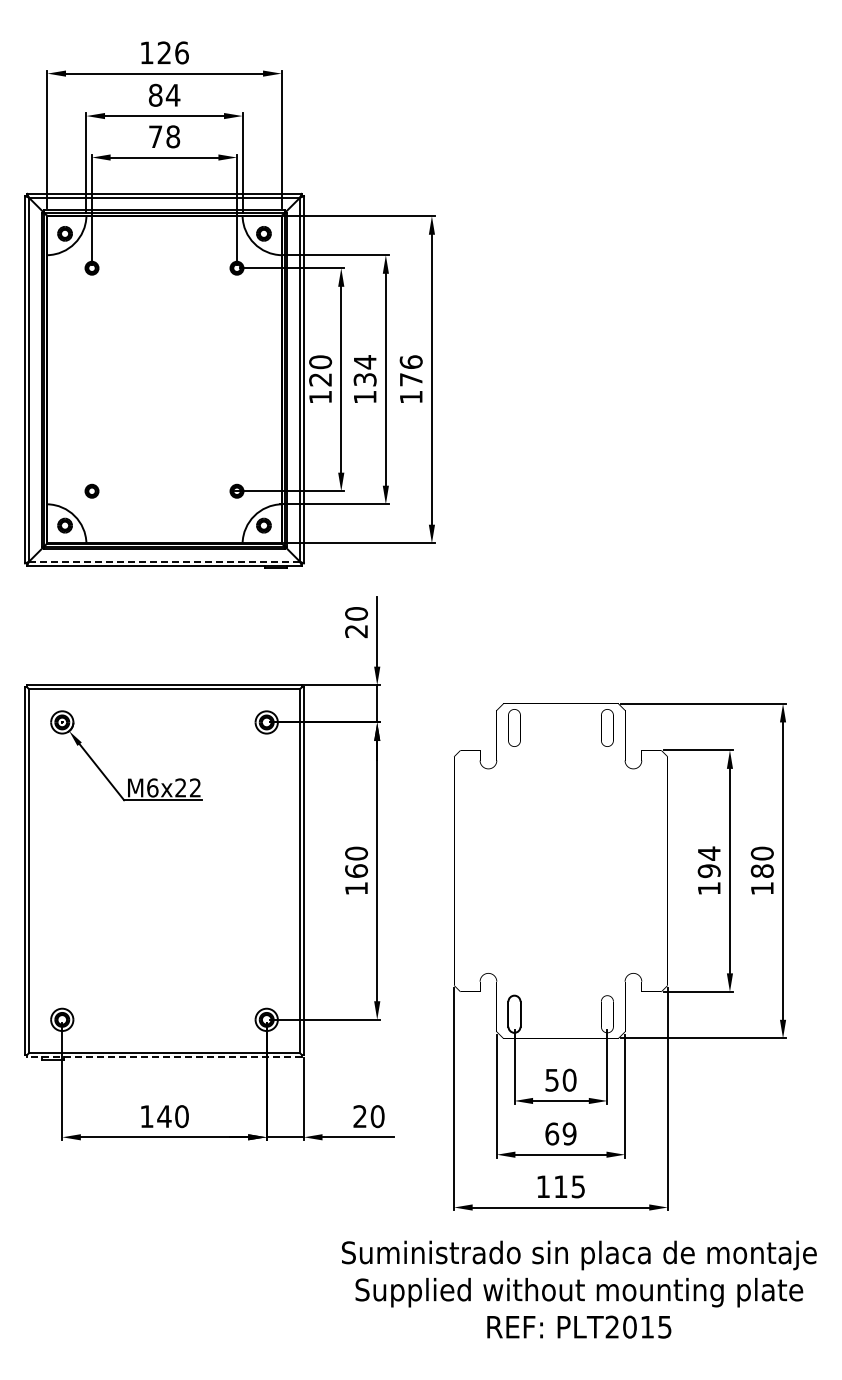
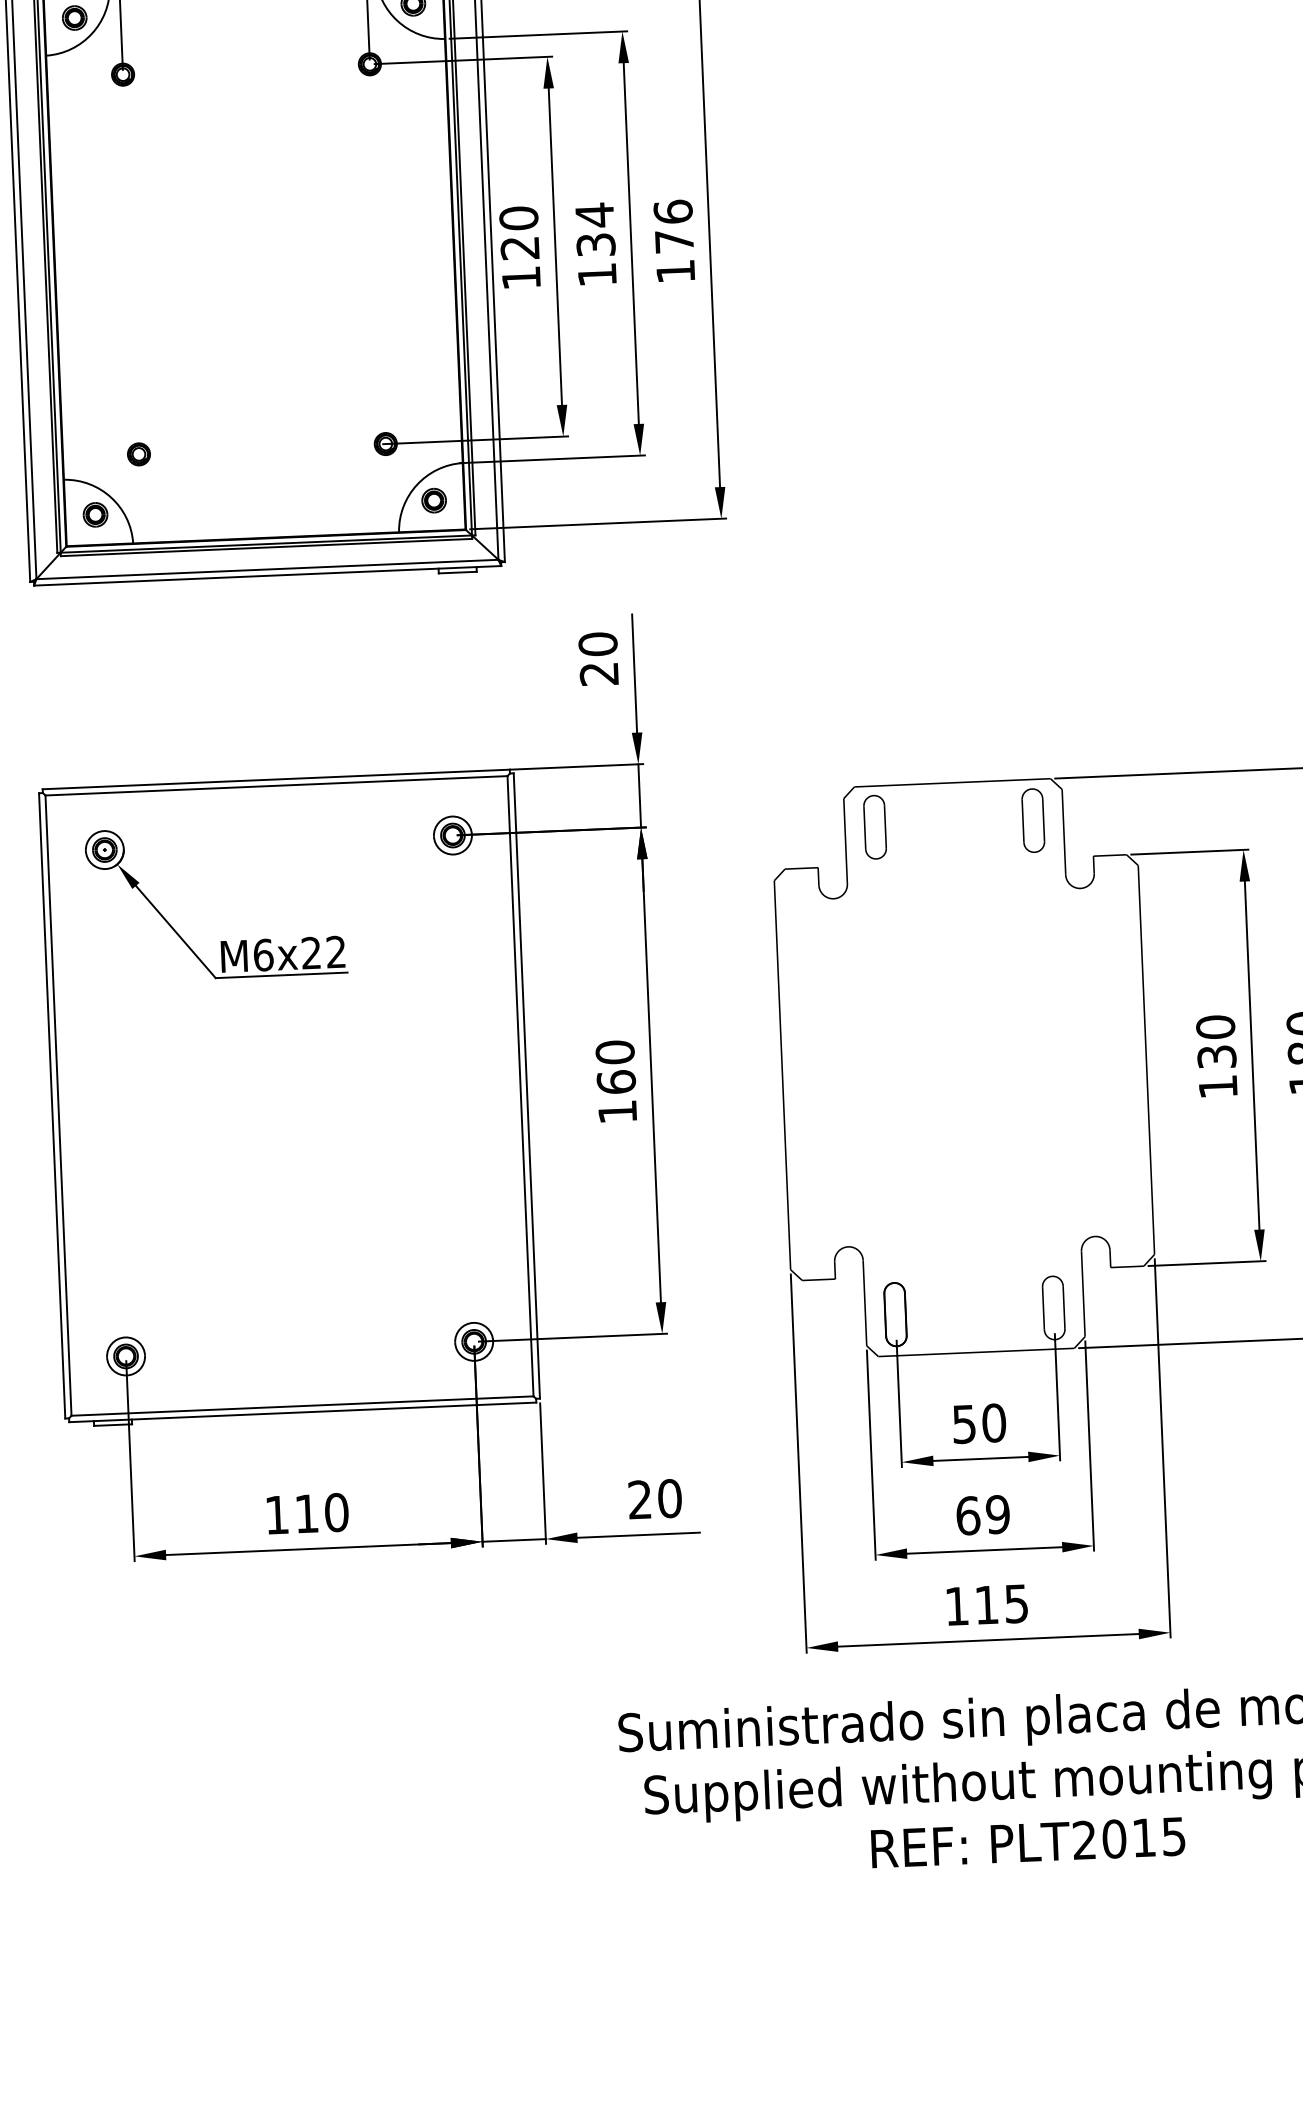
line: (164, 561) -> (267, 568), dashed -> solid
text: (708, 862) -> (1215, 1042), 194 -> 130
line: (164, 1057) -> (302, 1413), dashed -> solid
text: (164, 1116) -> (306, 1513), 140 -> 110

